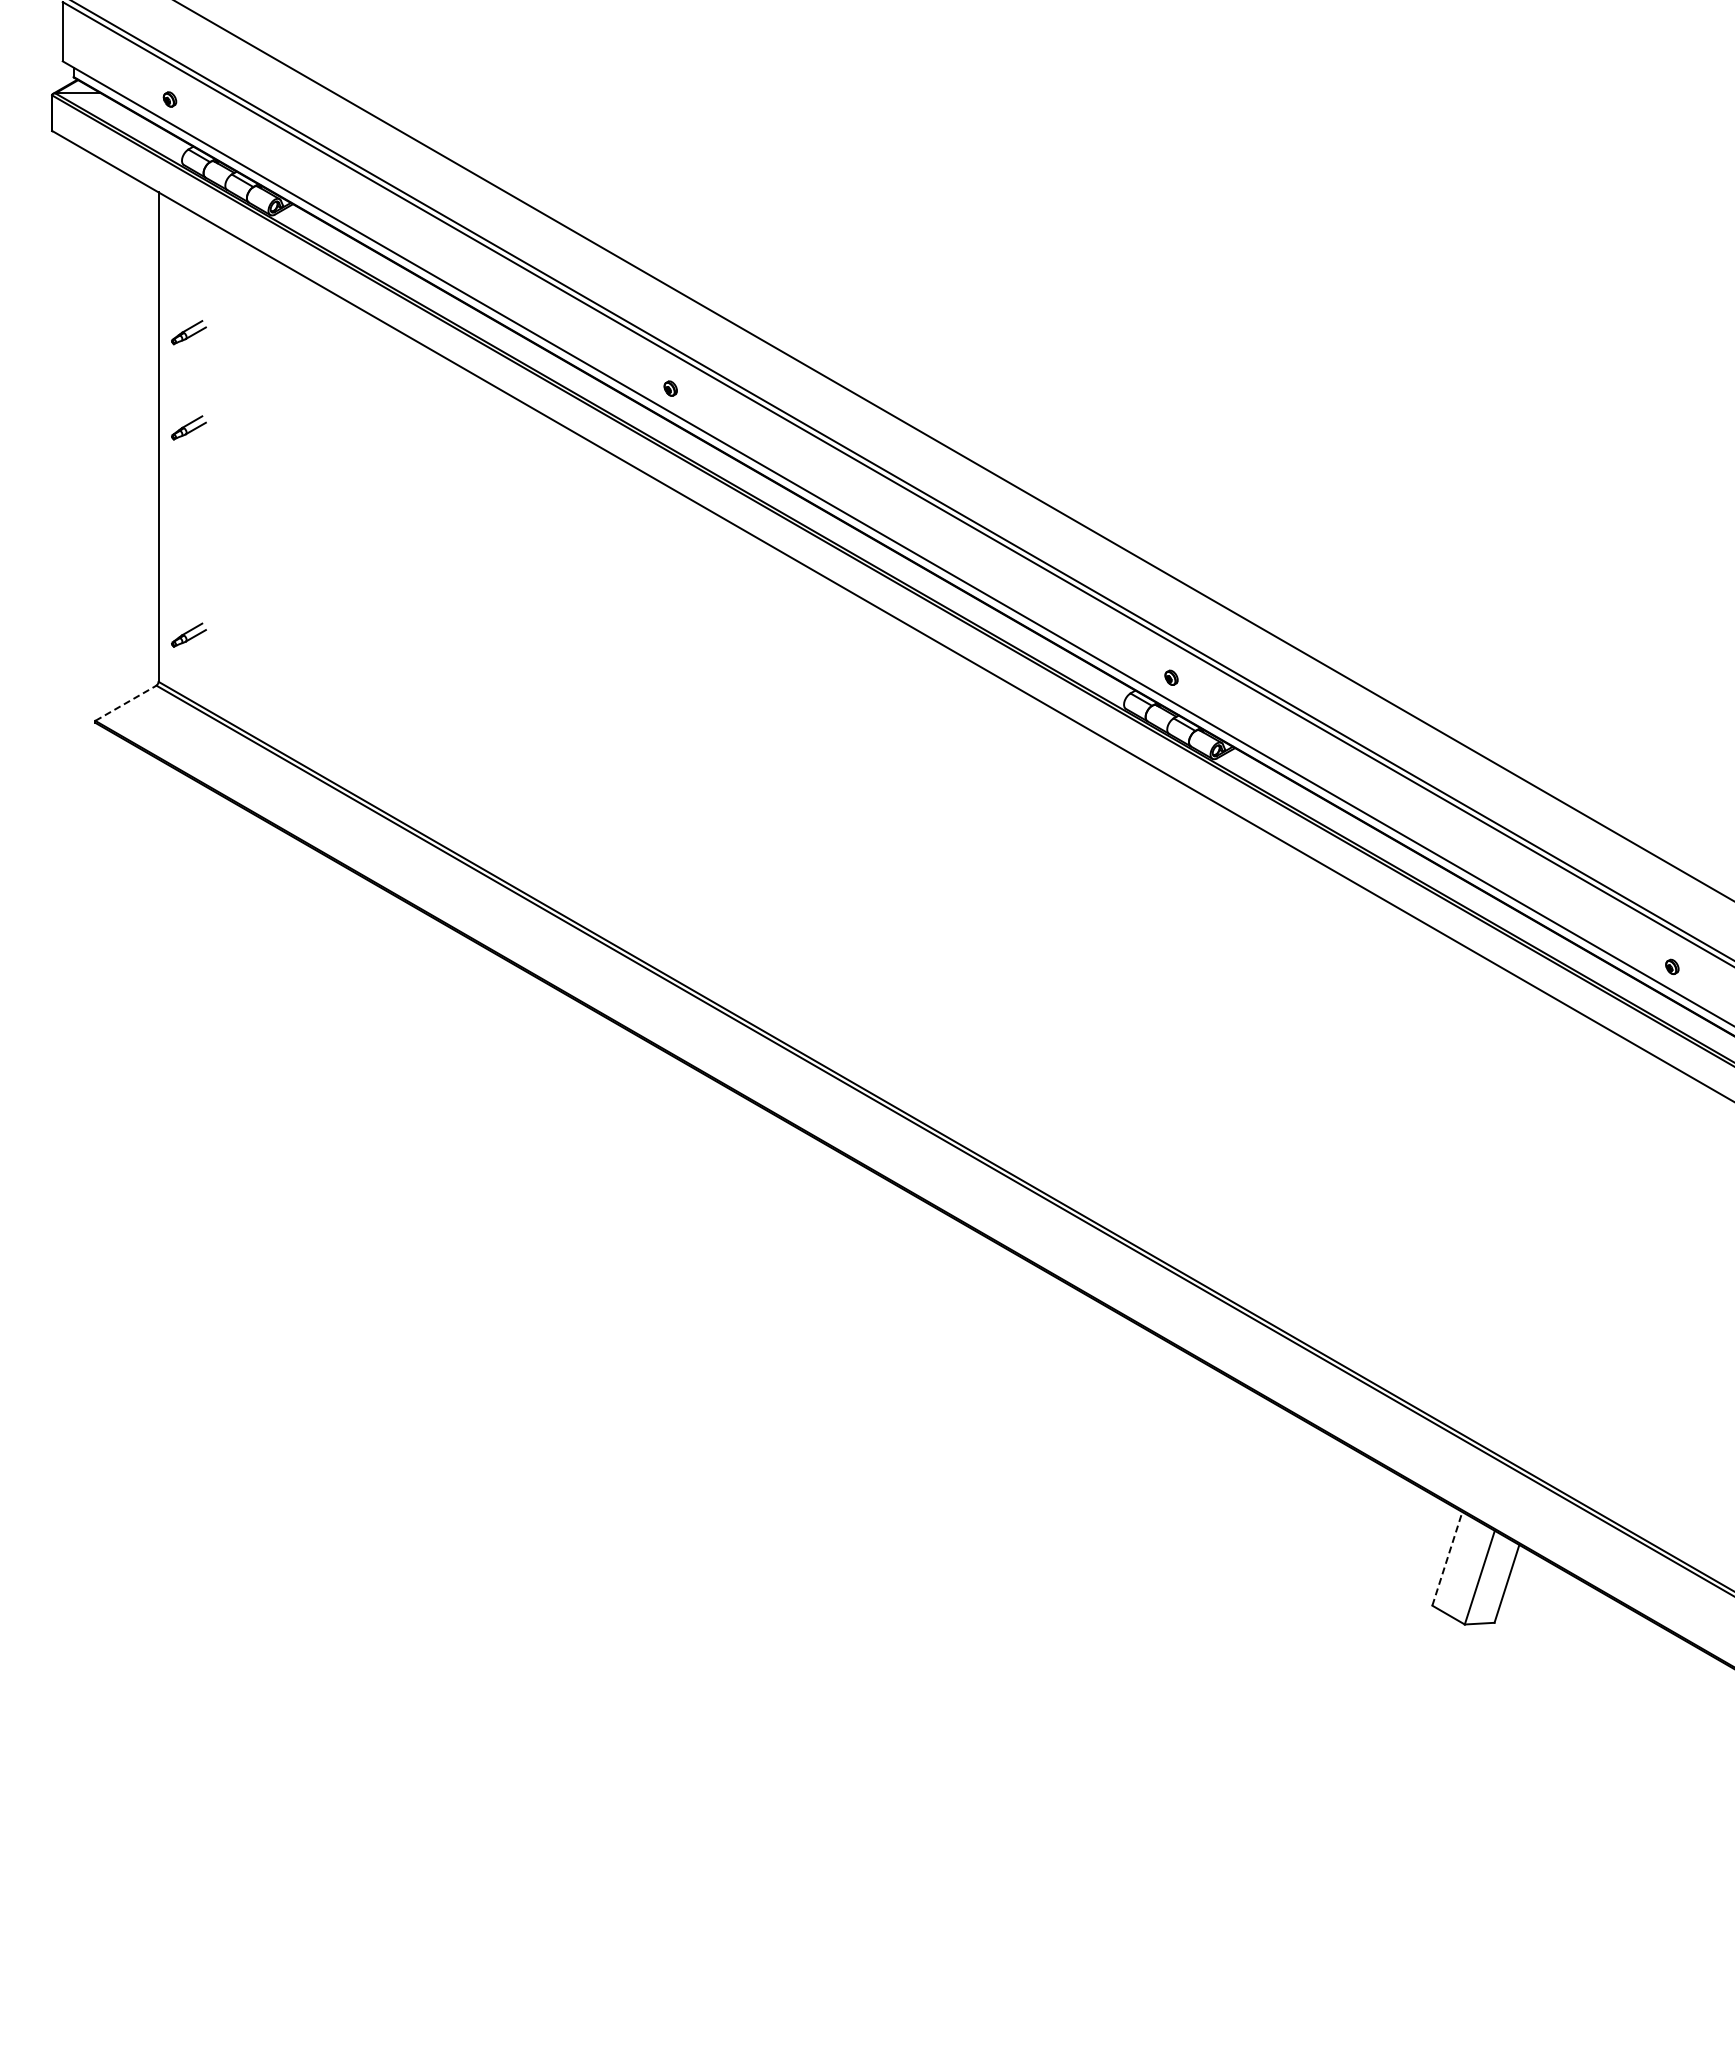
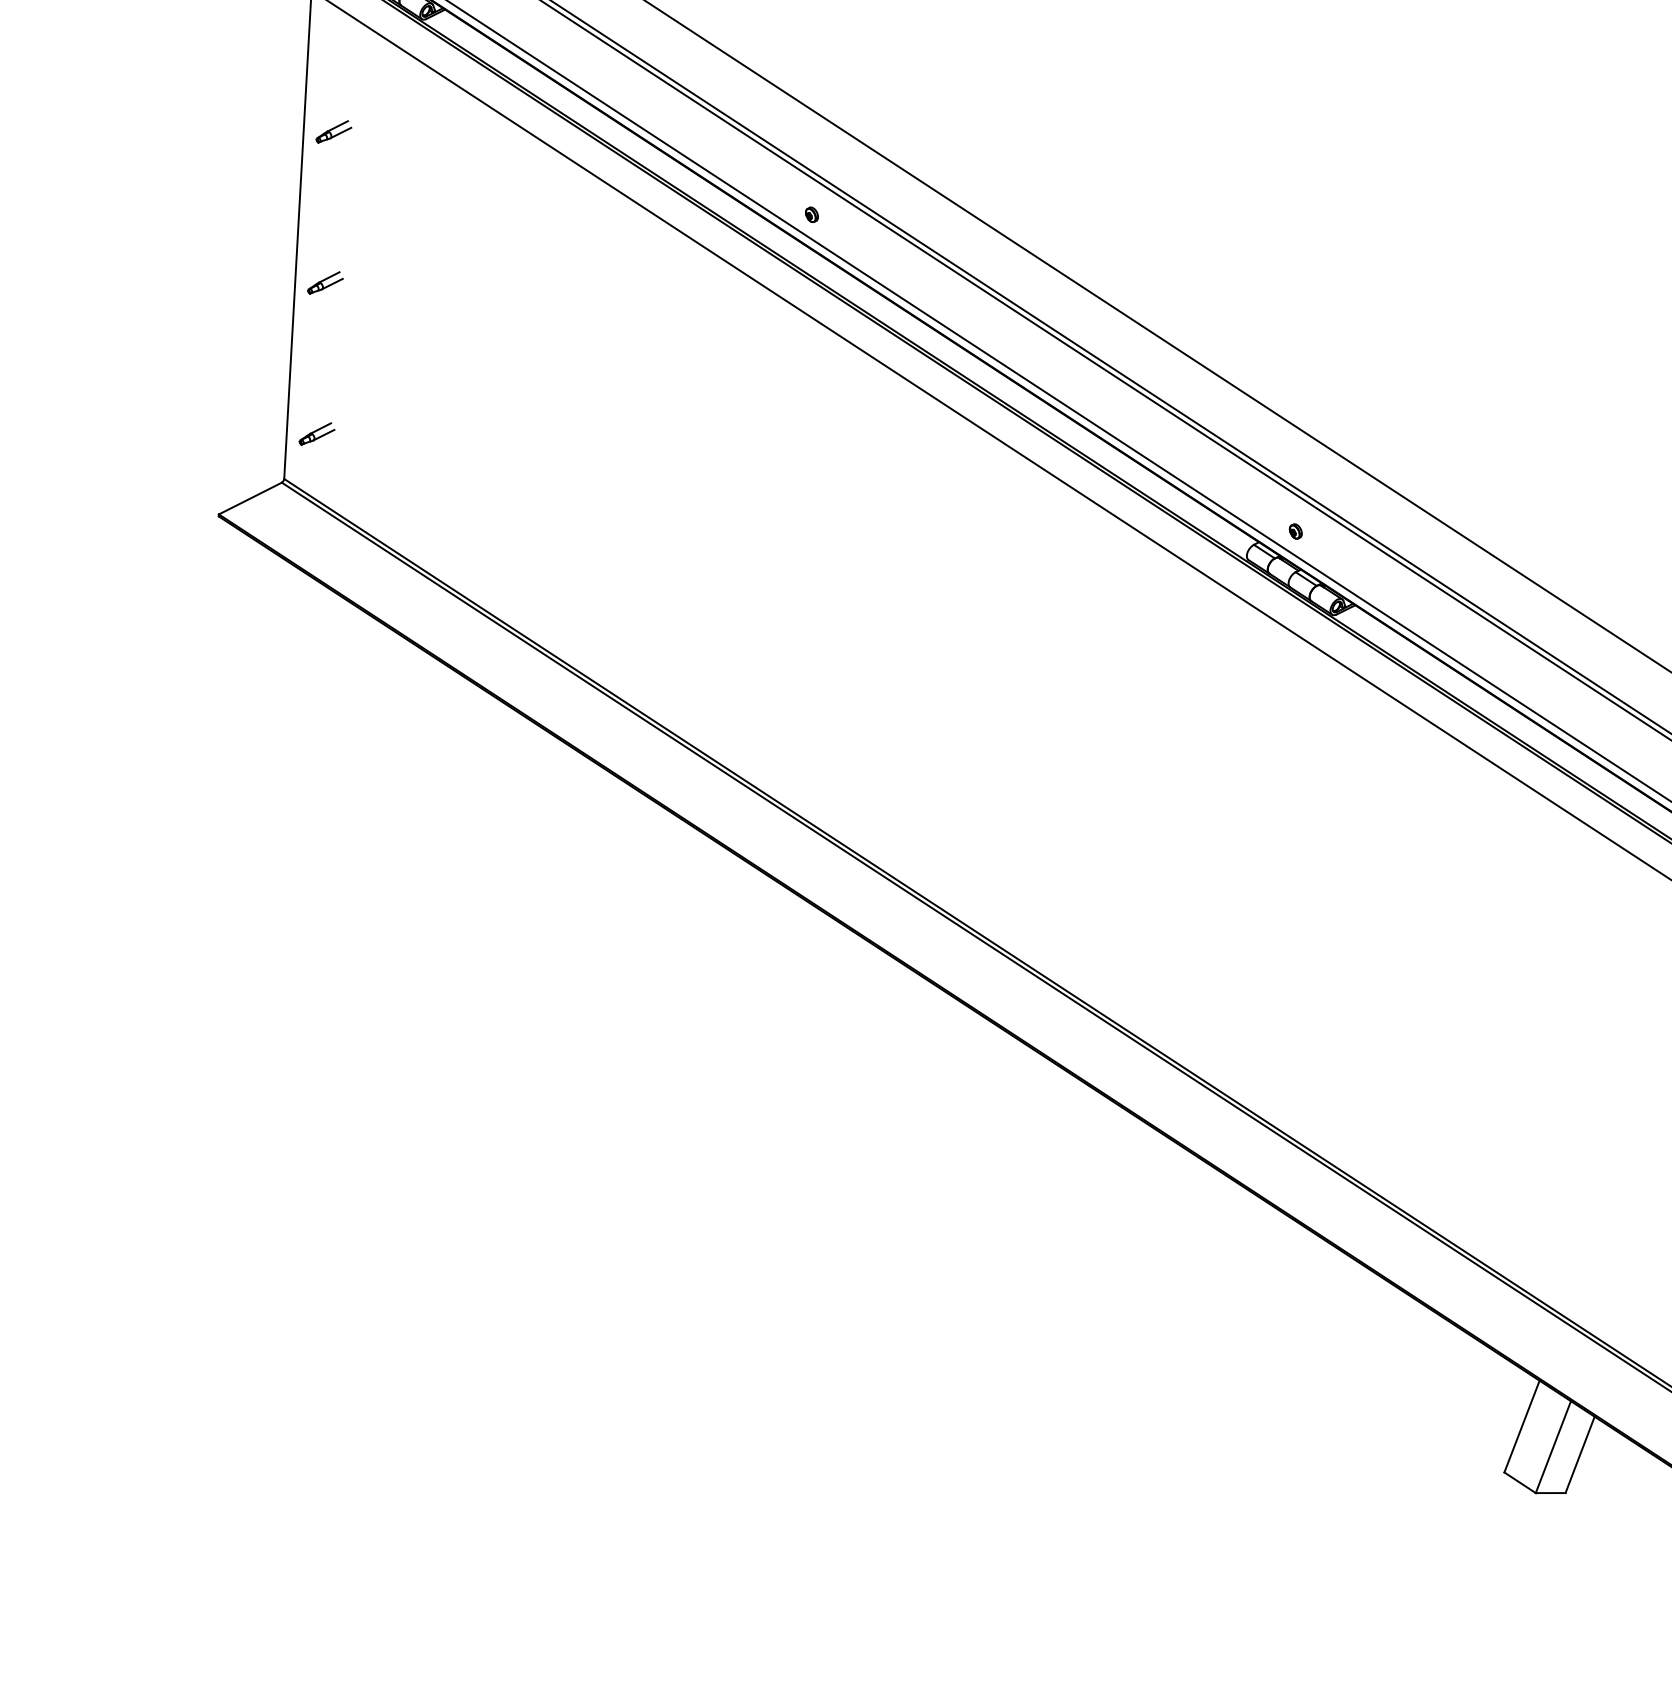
part: (188, 427) -> (325, 282), moved
line: (126, 703) -> (250, 498), dashed -> solid
line: (1447, 1558) -> (1522, 1426), dashed -> solid

